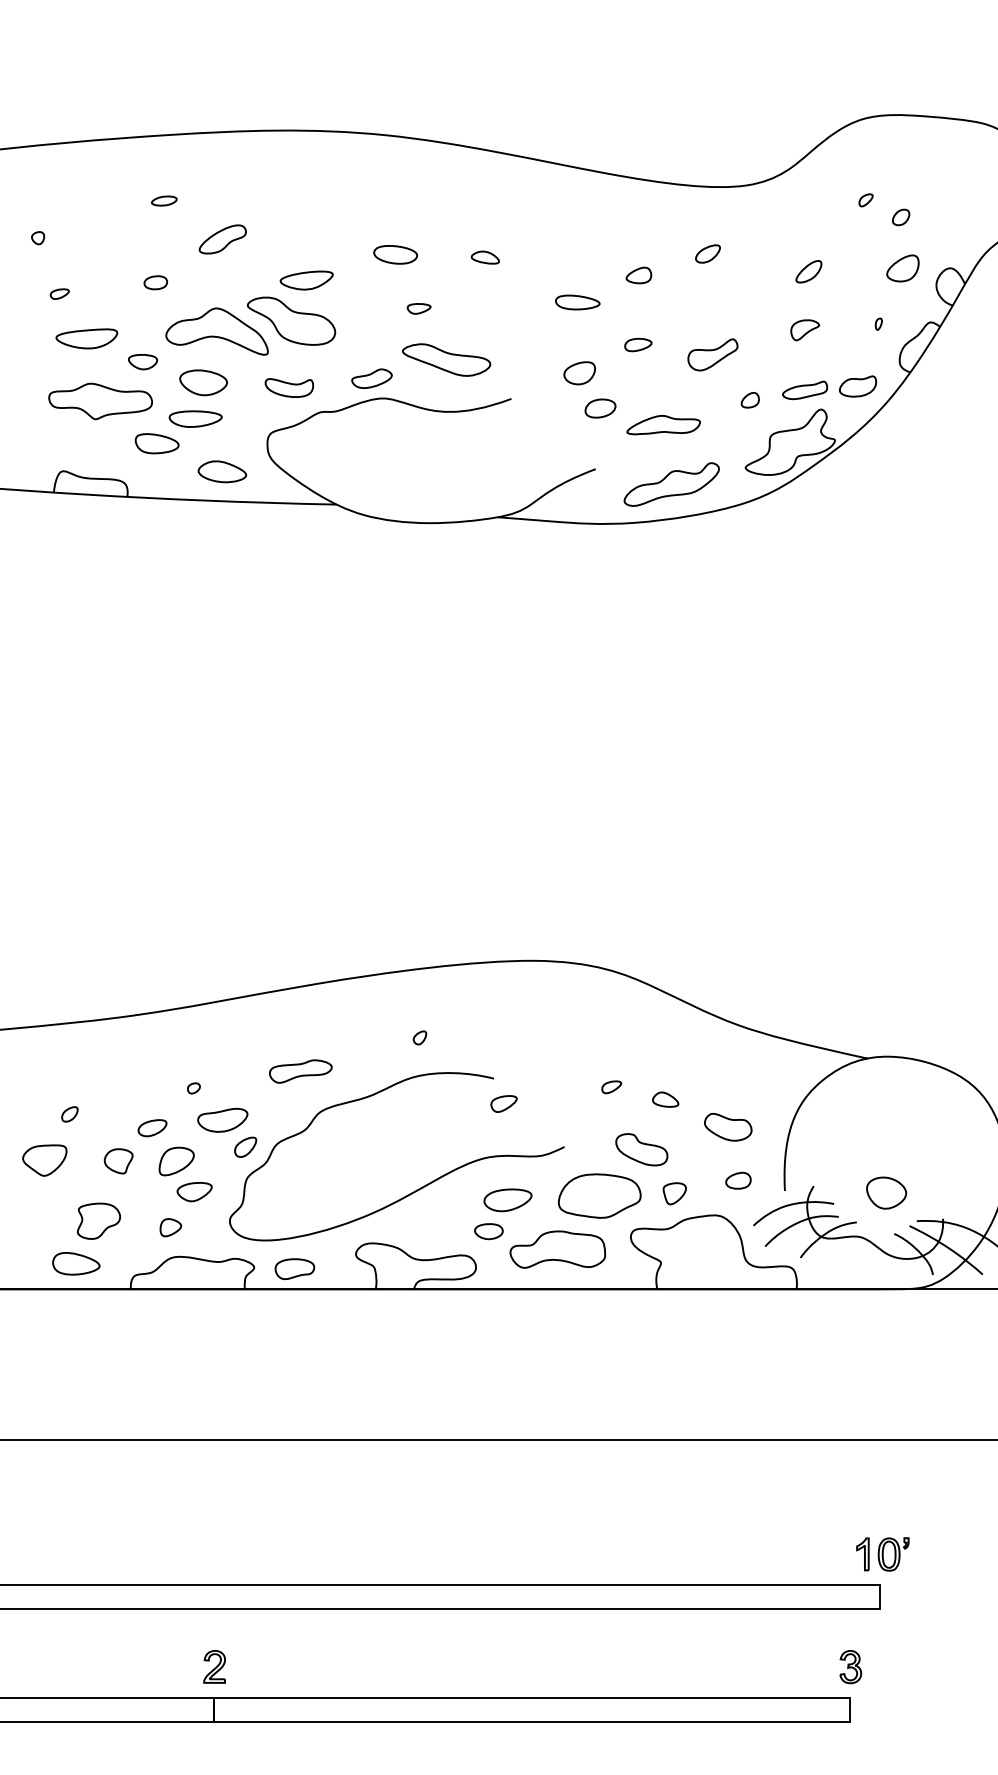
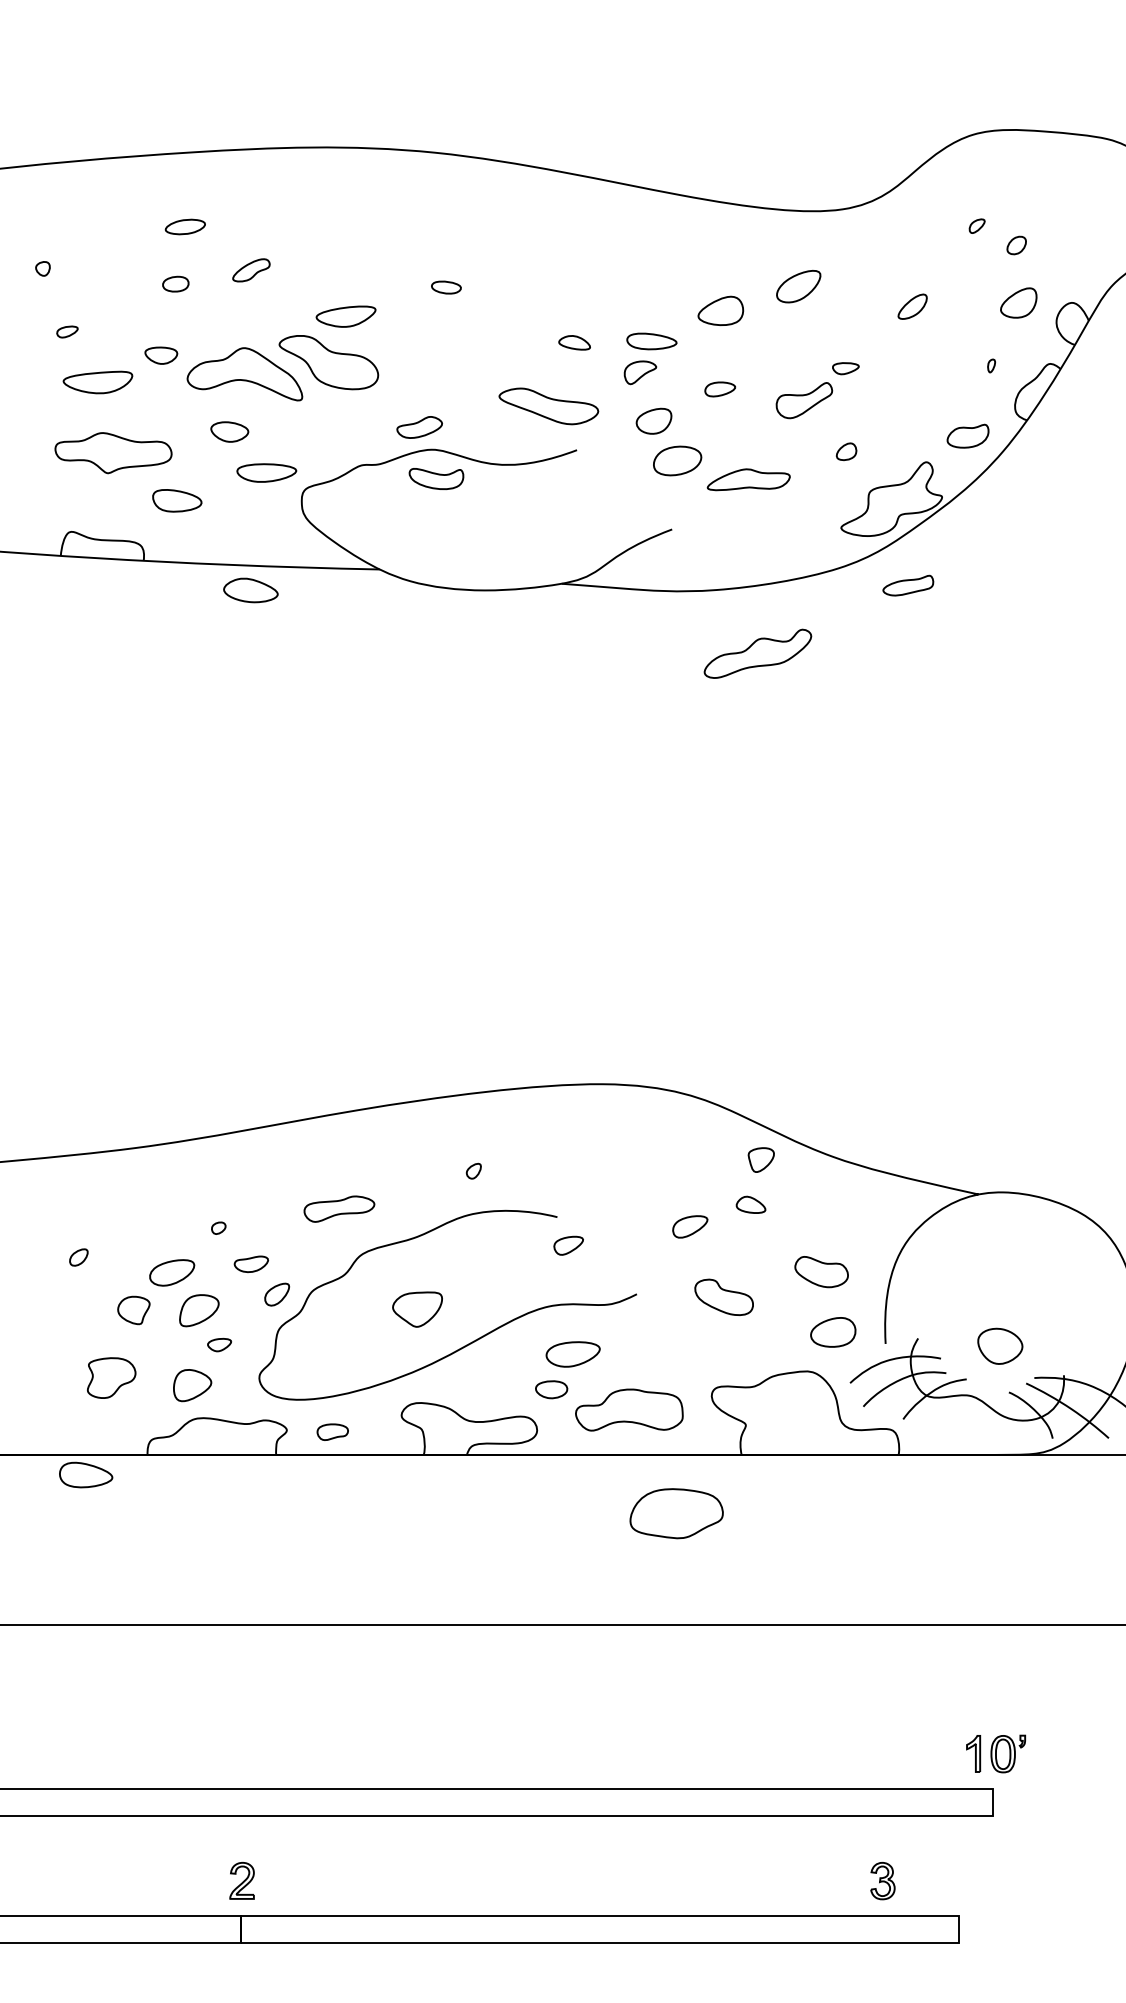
part: (164, 200) -> (185, 226), size x1.4
part: (222, 239) -> (251, 270), size x0.7
part: (707, 253) -> (798, 286), size x1.6
part: (395, 254) -> (446, 287), size x0.6
part: (485, 257) -> (574, 342), moved
part: (638, 275) -> (720, 310), size x1.6
part: (155, 282) -> (175, 283), moved
part: (418, 308) -> (845, 368), moved
part: (805, 330) -> (640, 372), moved
part: (446, 360) -> (548, 406), moved
part: (143, 361) -> (161, 355), moved
part: (203, 382) -> (229, 431), size x0.7
part: (289, 388) -> (436, 479), moved
part: (805, 390) -> (908, 585), moved
part: (600, 408) -> (677, 461), size x1.4
part: (195, 418) -> (266, 472), moved
part: (222, 471) -> (250, 590), moved
part: (671, 484) -> (757, 653), moved
part: (611, 1086) -> (689, 1226), size x1.6
part: (665, 1099) -> (750, 1204), moved
part: (222, 1120) -> (251, 1264), size x0.6
part: (152, 1128) -> (171, 1273), size x1.4
part: (44, 1160) -> (417, 1309), moved
part: (737, 1180) -> (832, 1332), size x1.6
part: (194, 1191) -> (219, 1344), size x0.6
part: (674, 1193) -> (760, 1159), moved
part: (599, 1195) -> (676, 1513), moved
part: (170, 1226) -> (192, 1384), size x1.6
part: (76, 1263) -> (86, 1474), moved
part: (294, 1269) -> (332, 1432), size x0.7
part: (850, 1666) -> (882, 1880), moved

